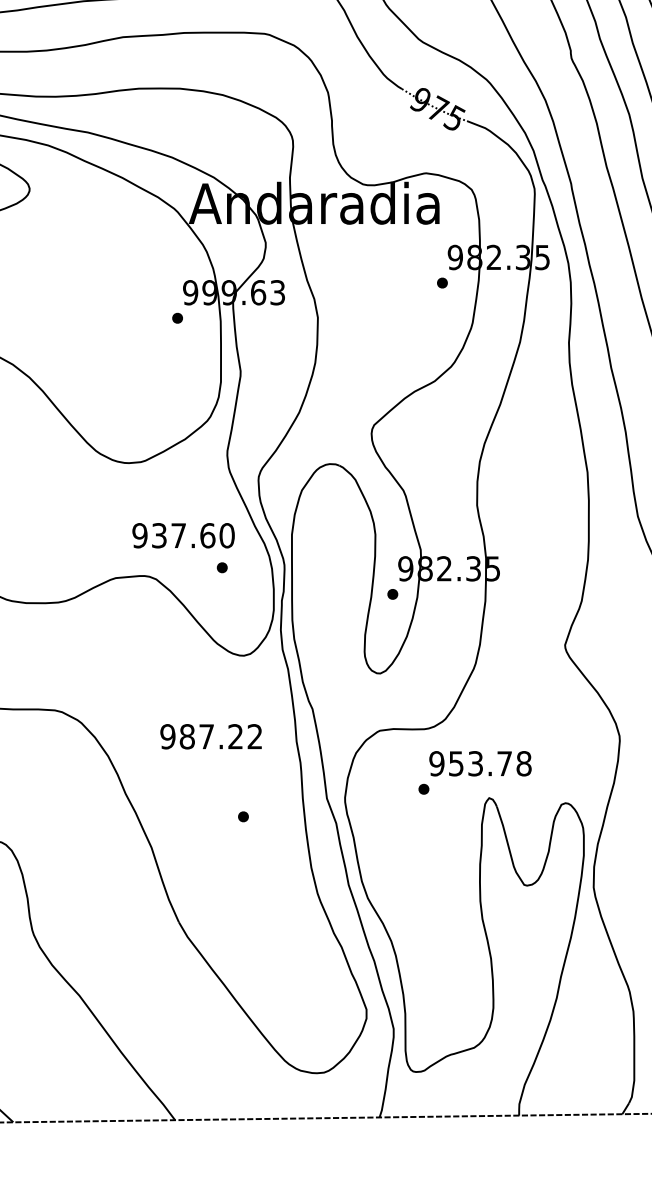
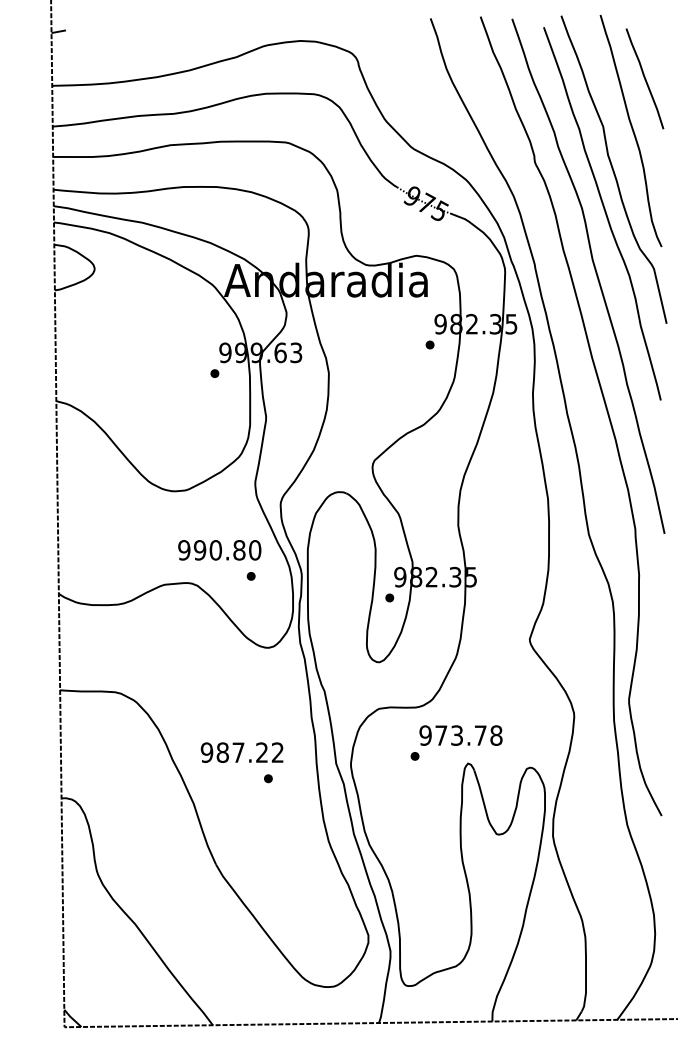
text: (183, 535) -> (219, 550), 937.60 -> 990.80
text: (210, 736) -> (241, 752), moved
text: (456, 763) -> (441, 735), 953.78 -> 973.78

